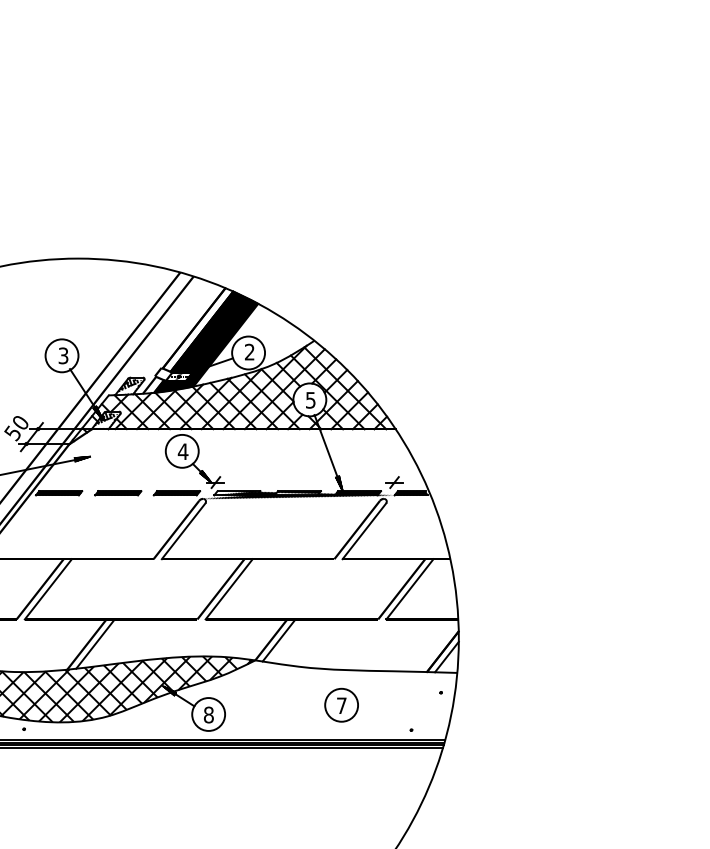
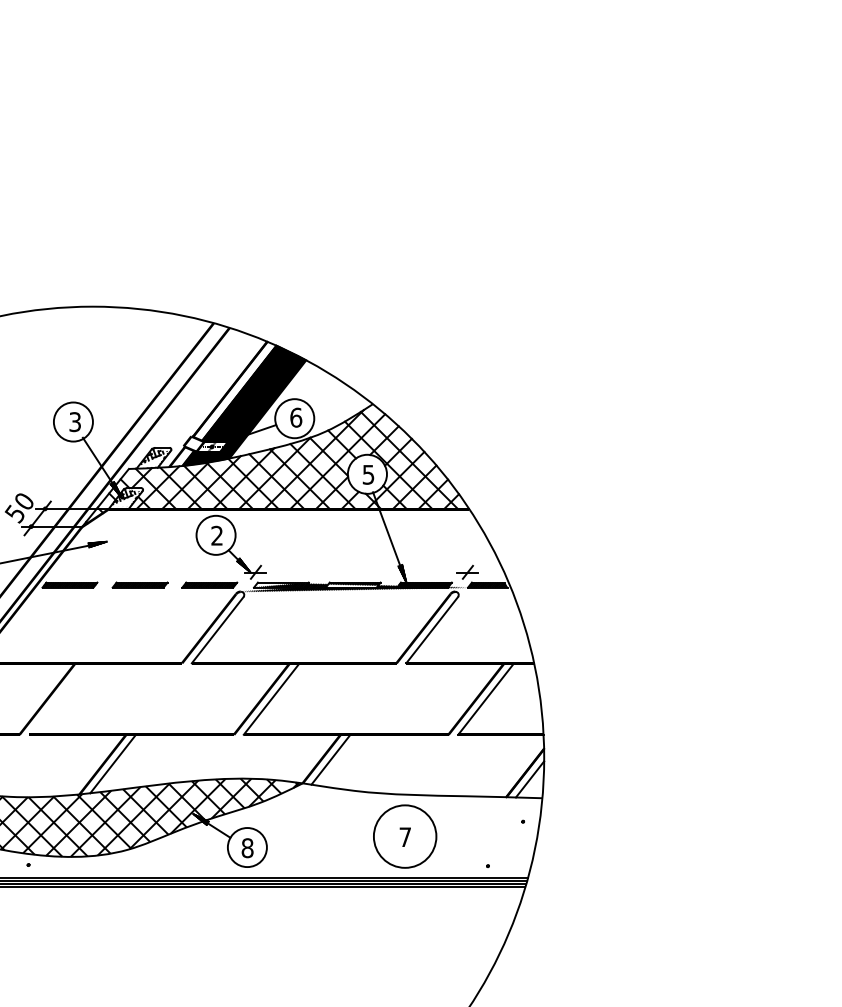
text: (250, 352) -> (296, 417), 2 -> 6
text: (182, 451) -> (216, 535), 4 -> 2
line: (48, 588) -> (57, 698), removed
circle: (341, 705) -> (404, 836), size x1.6

